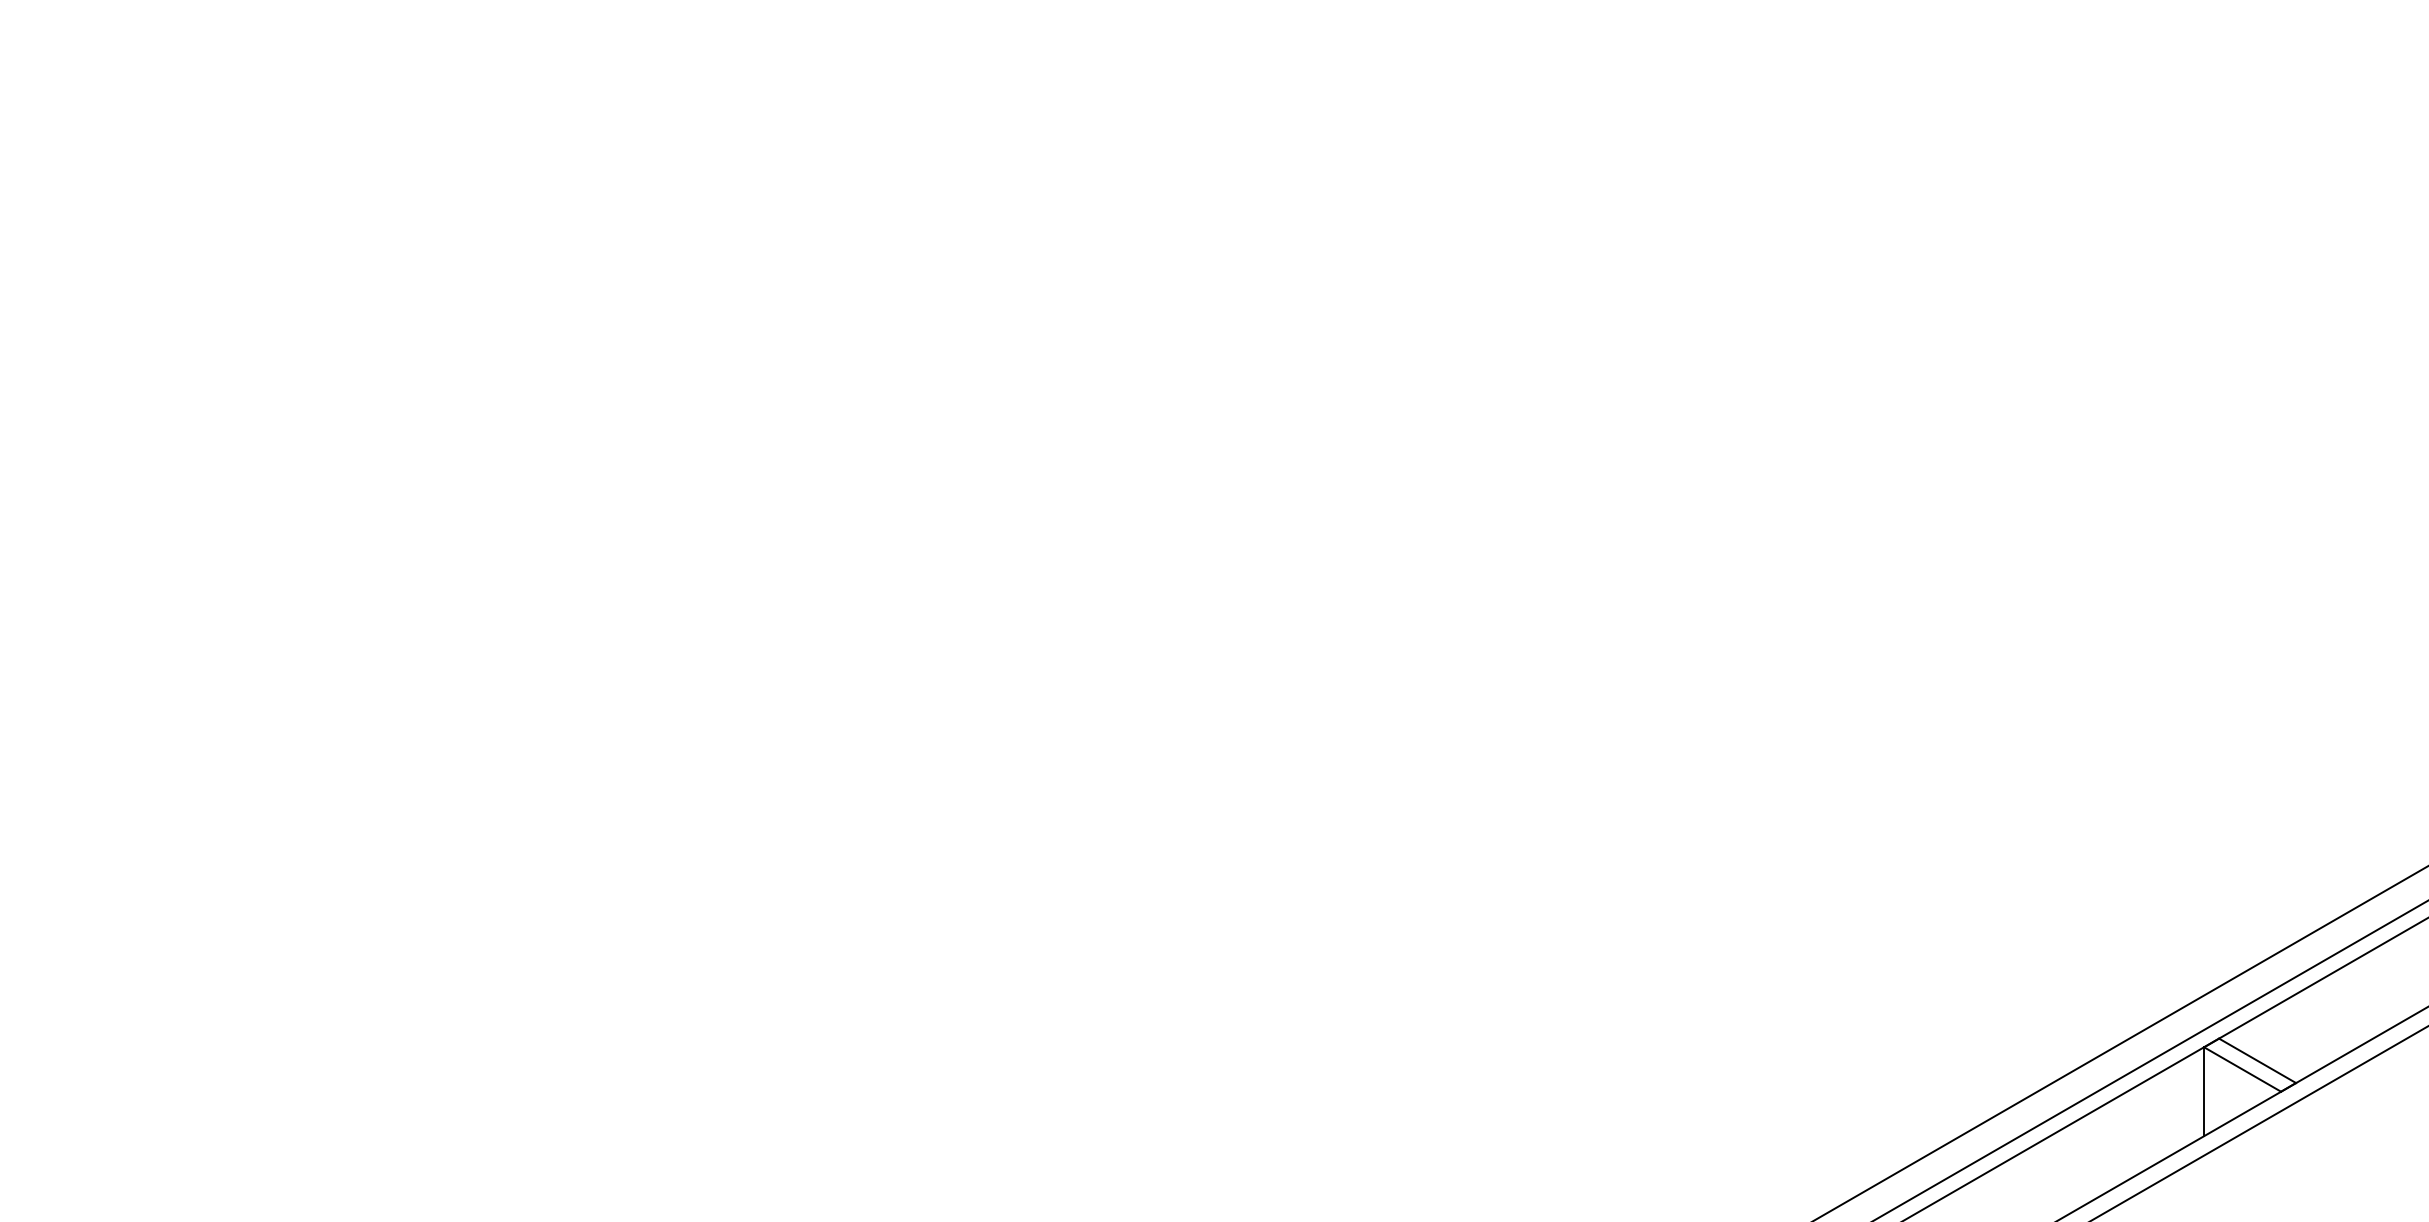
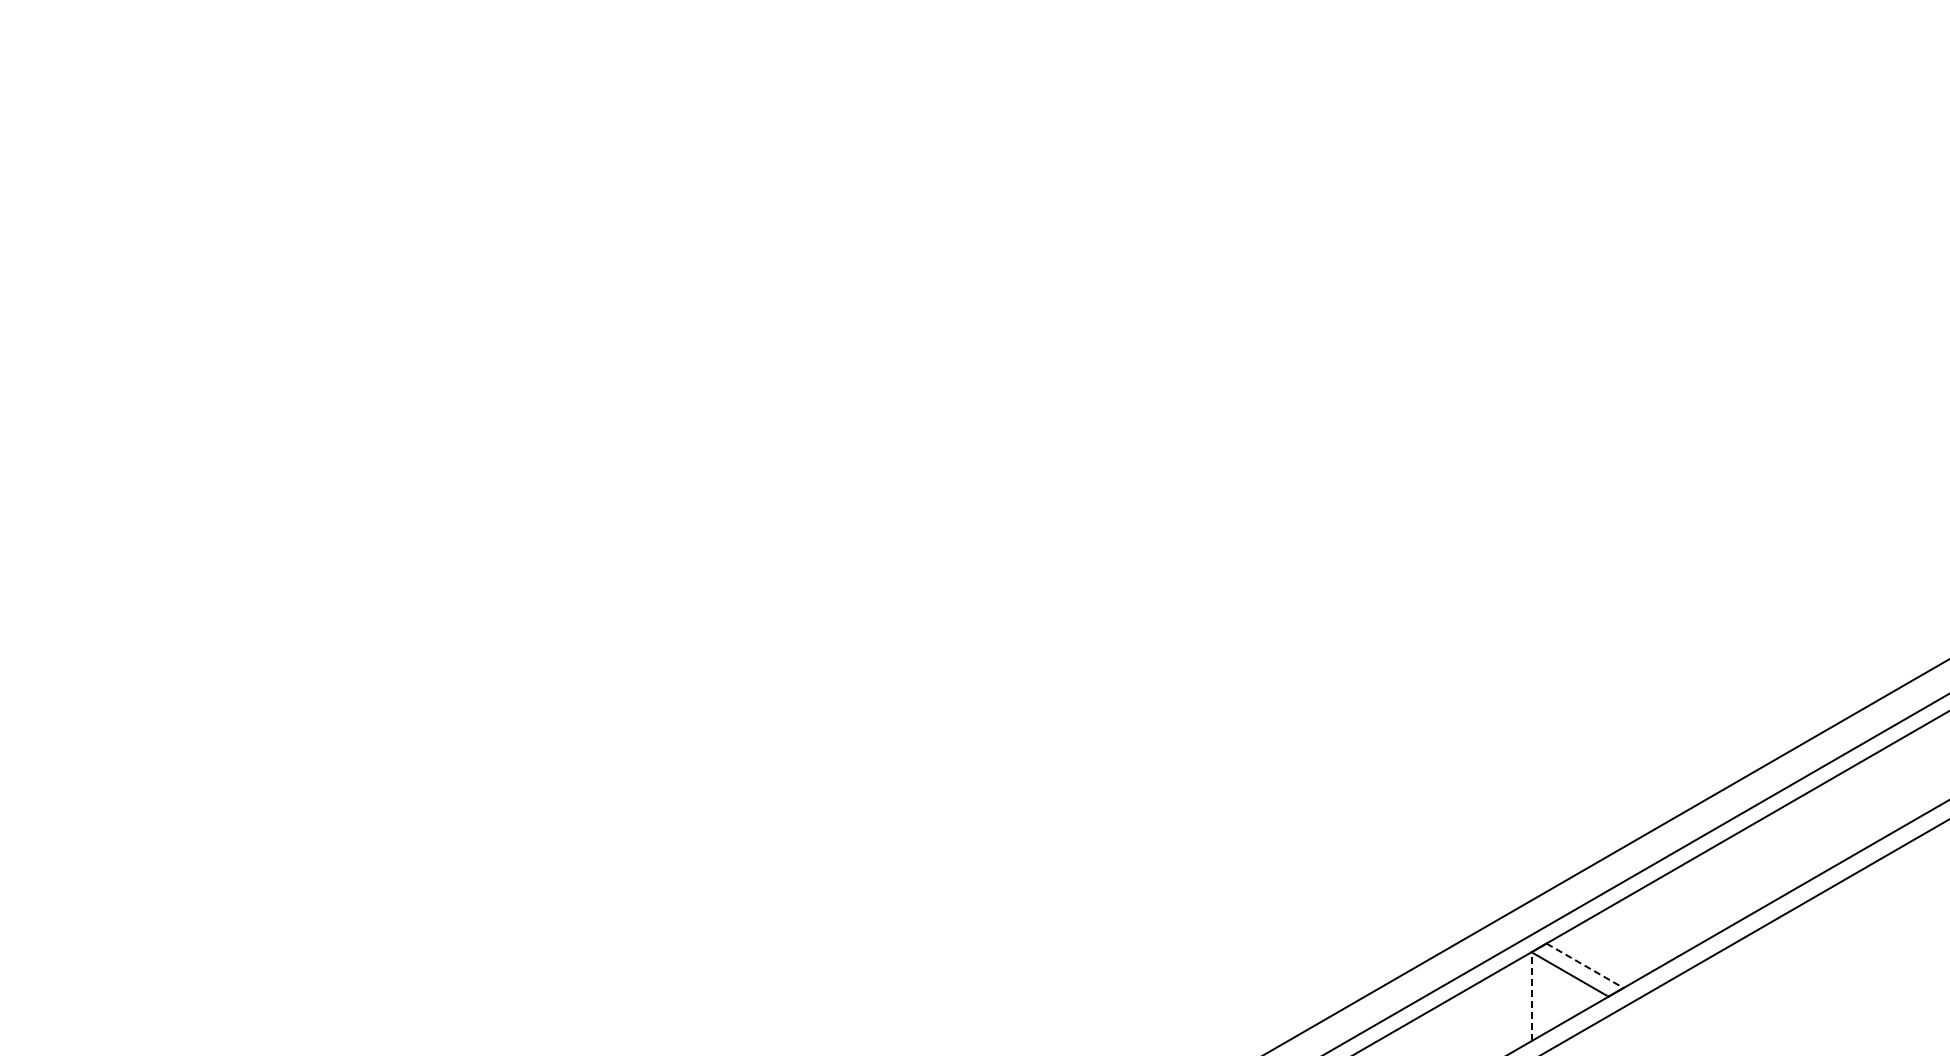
line: (2258, 1061) -> (1585, 966), solid -> dashed
line: (2204, 1091) -> (1531, 996), solid -> dashed

